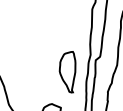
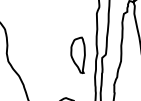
part: (66, 70) -> (77, 54), moved

